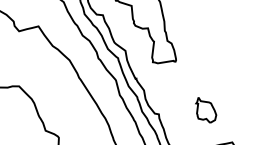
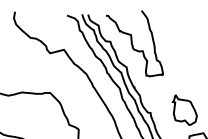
part: (205, 109) -> (184, 109), size x1.67

